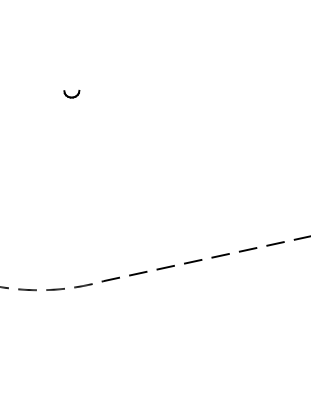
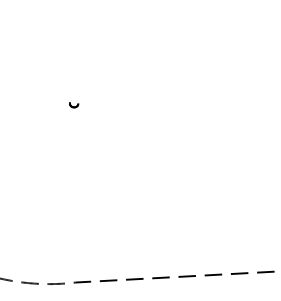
part: (71, 94) -> (73, 105), size x0.6

